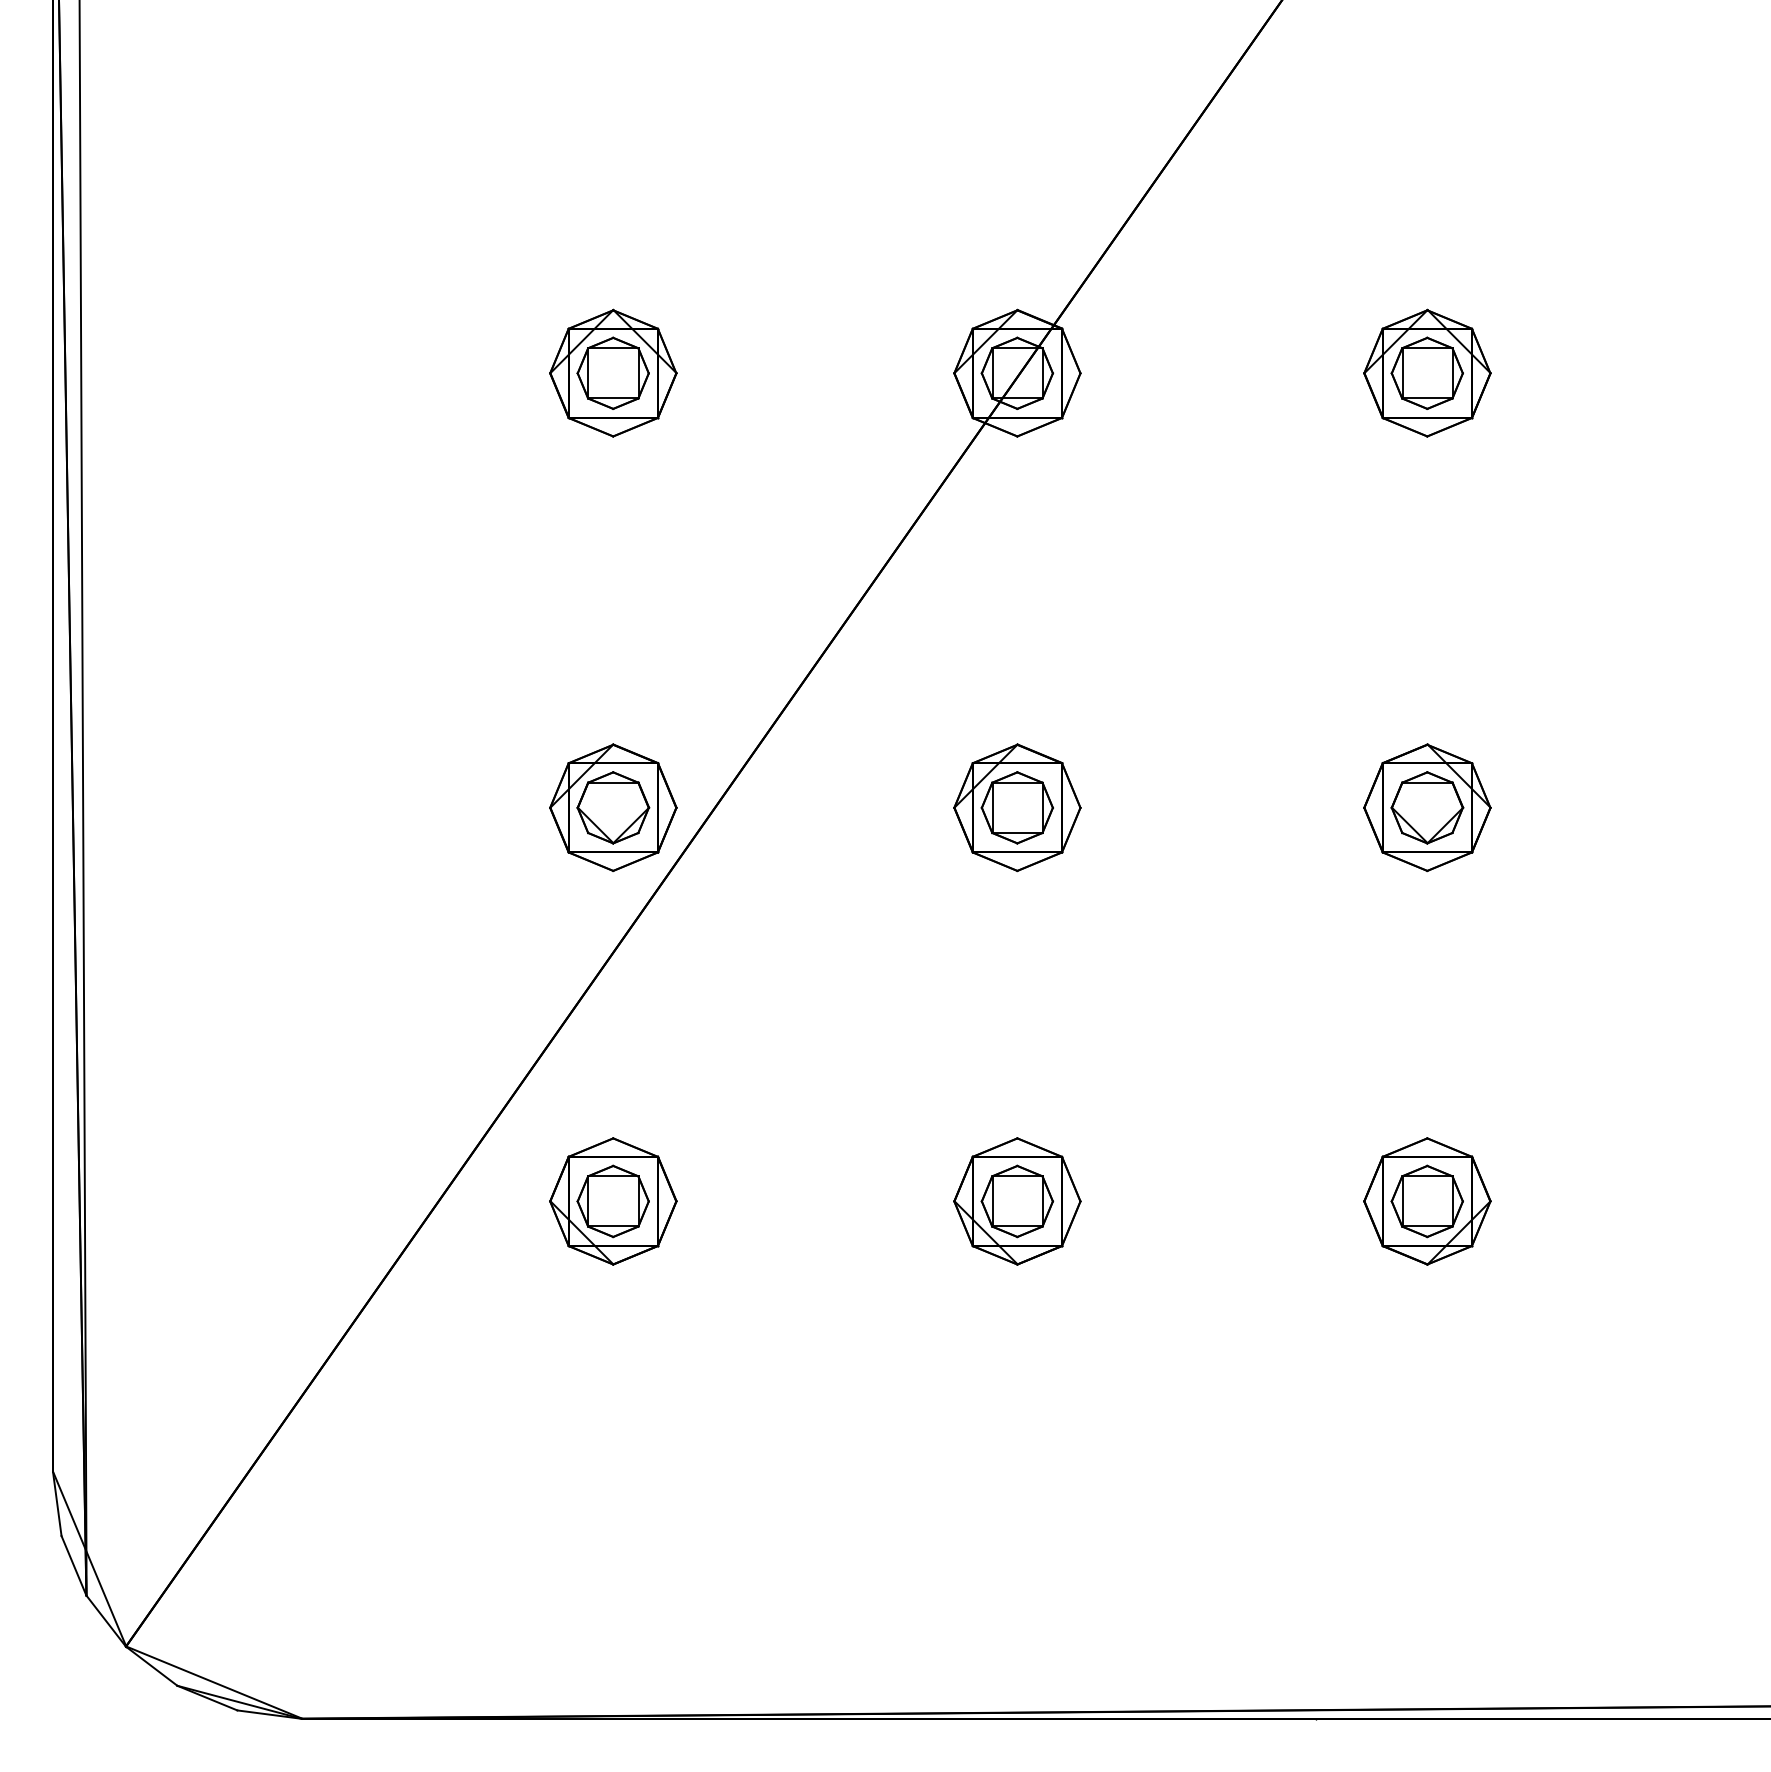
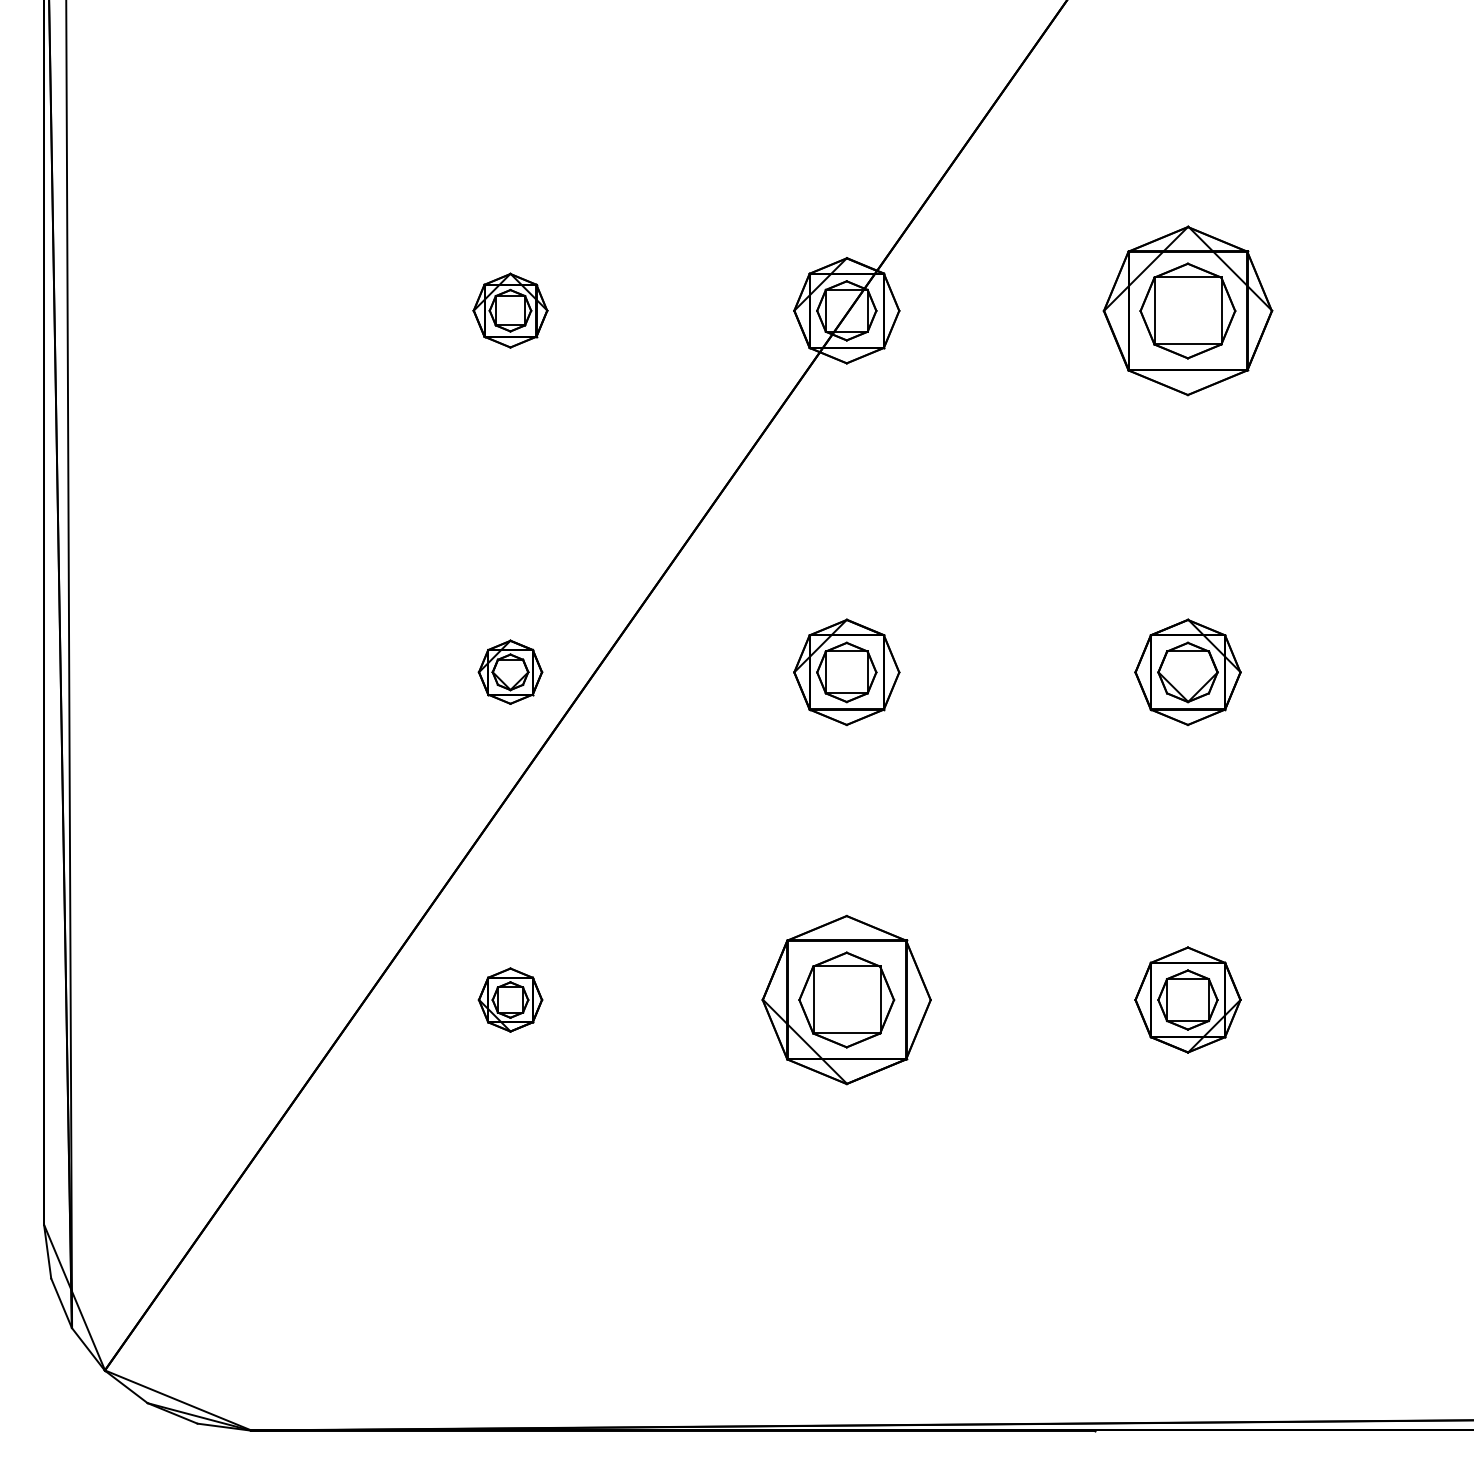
part: (613, 372) -> (510, 310), size x0.7
part: (1427, 372) -> (1188, 310), size x1.6
part: (613, 807) -> (510, 672), size x0.6
part: (613, 1201) -> (510, 1000), size x0.6
part: (1017, 1201) -> (846, 1000), size x1.6

